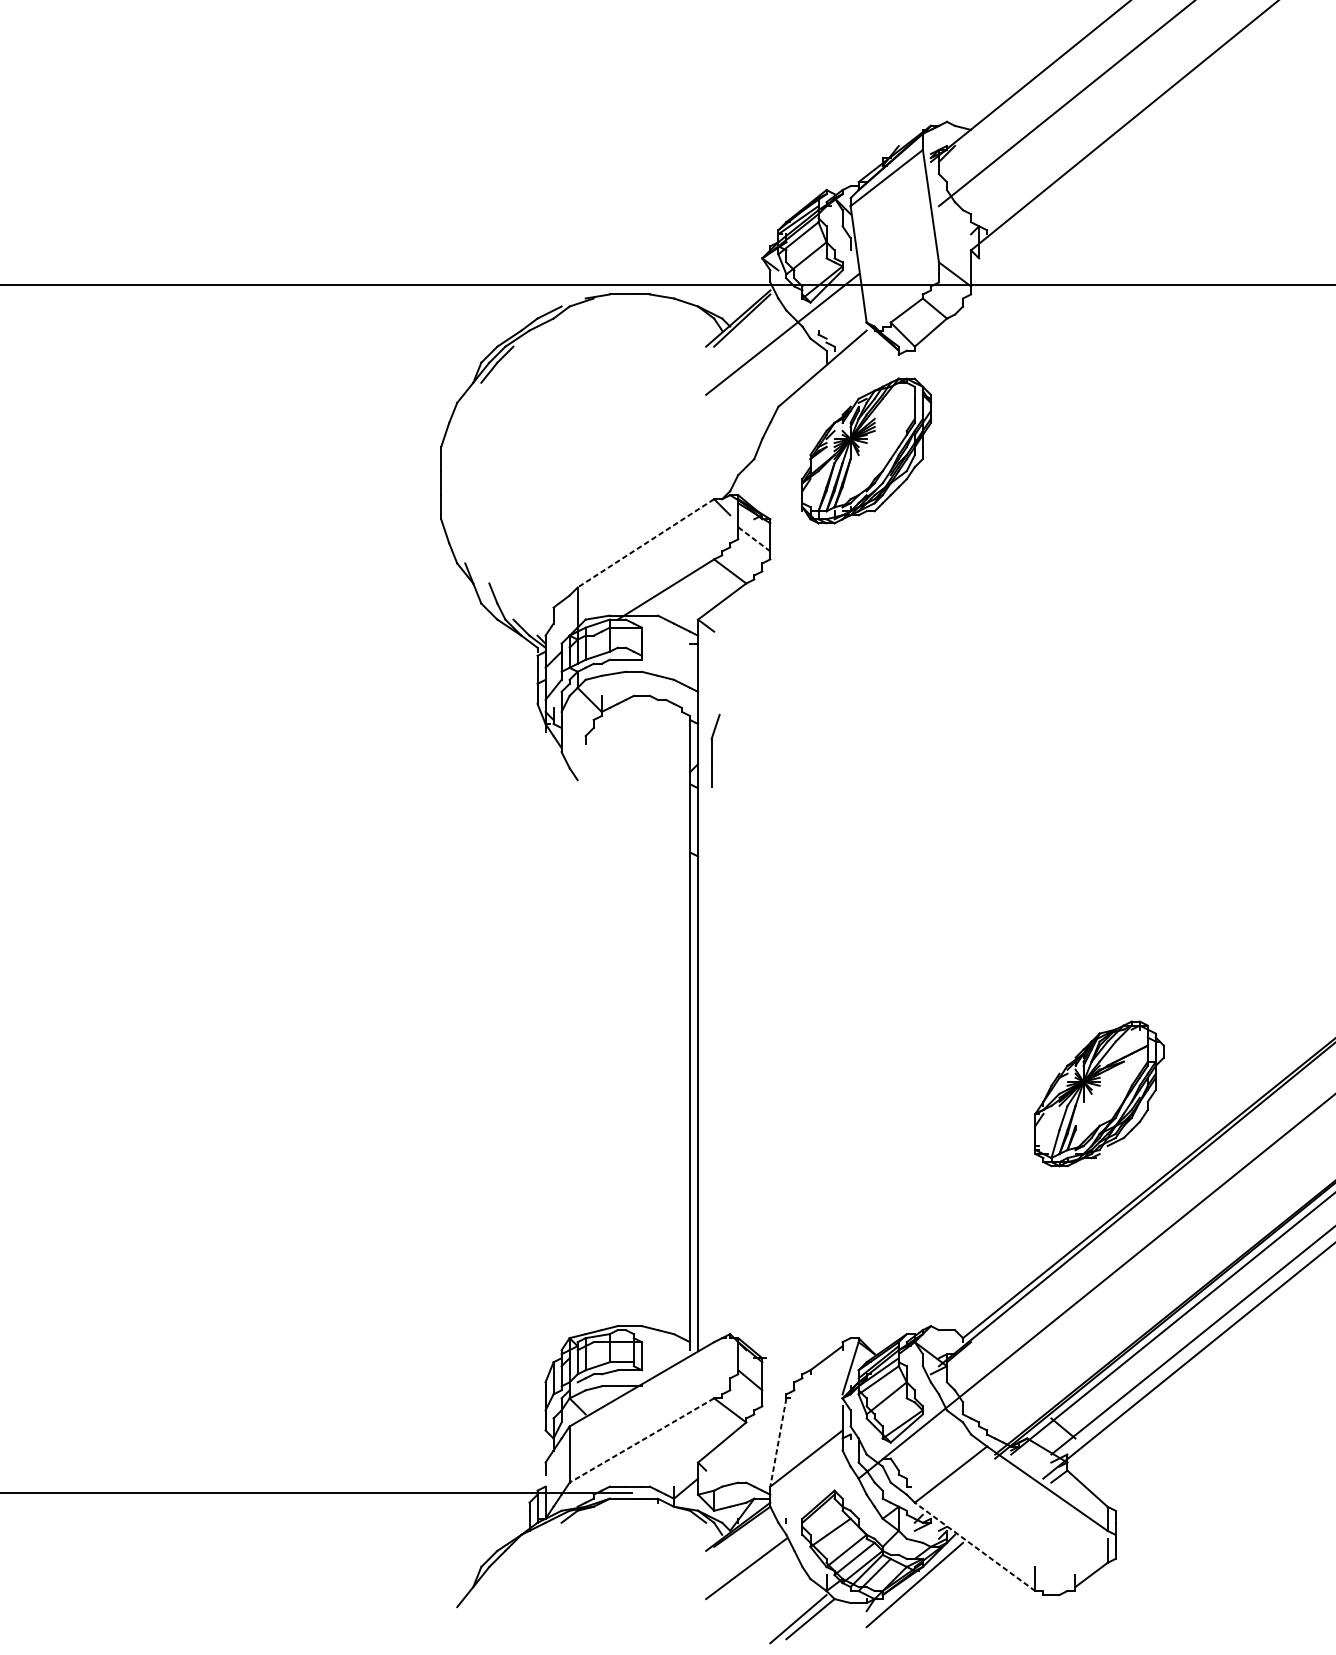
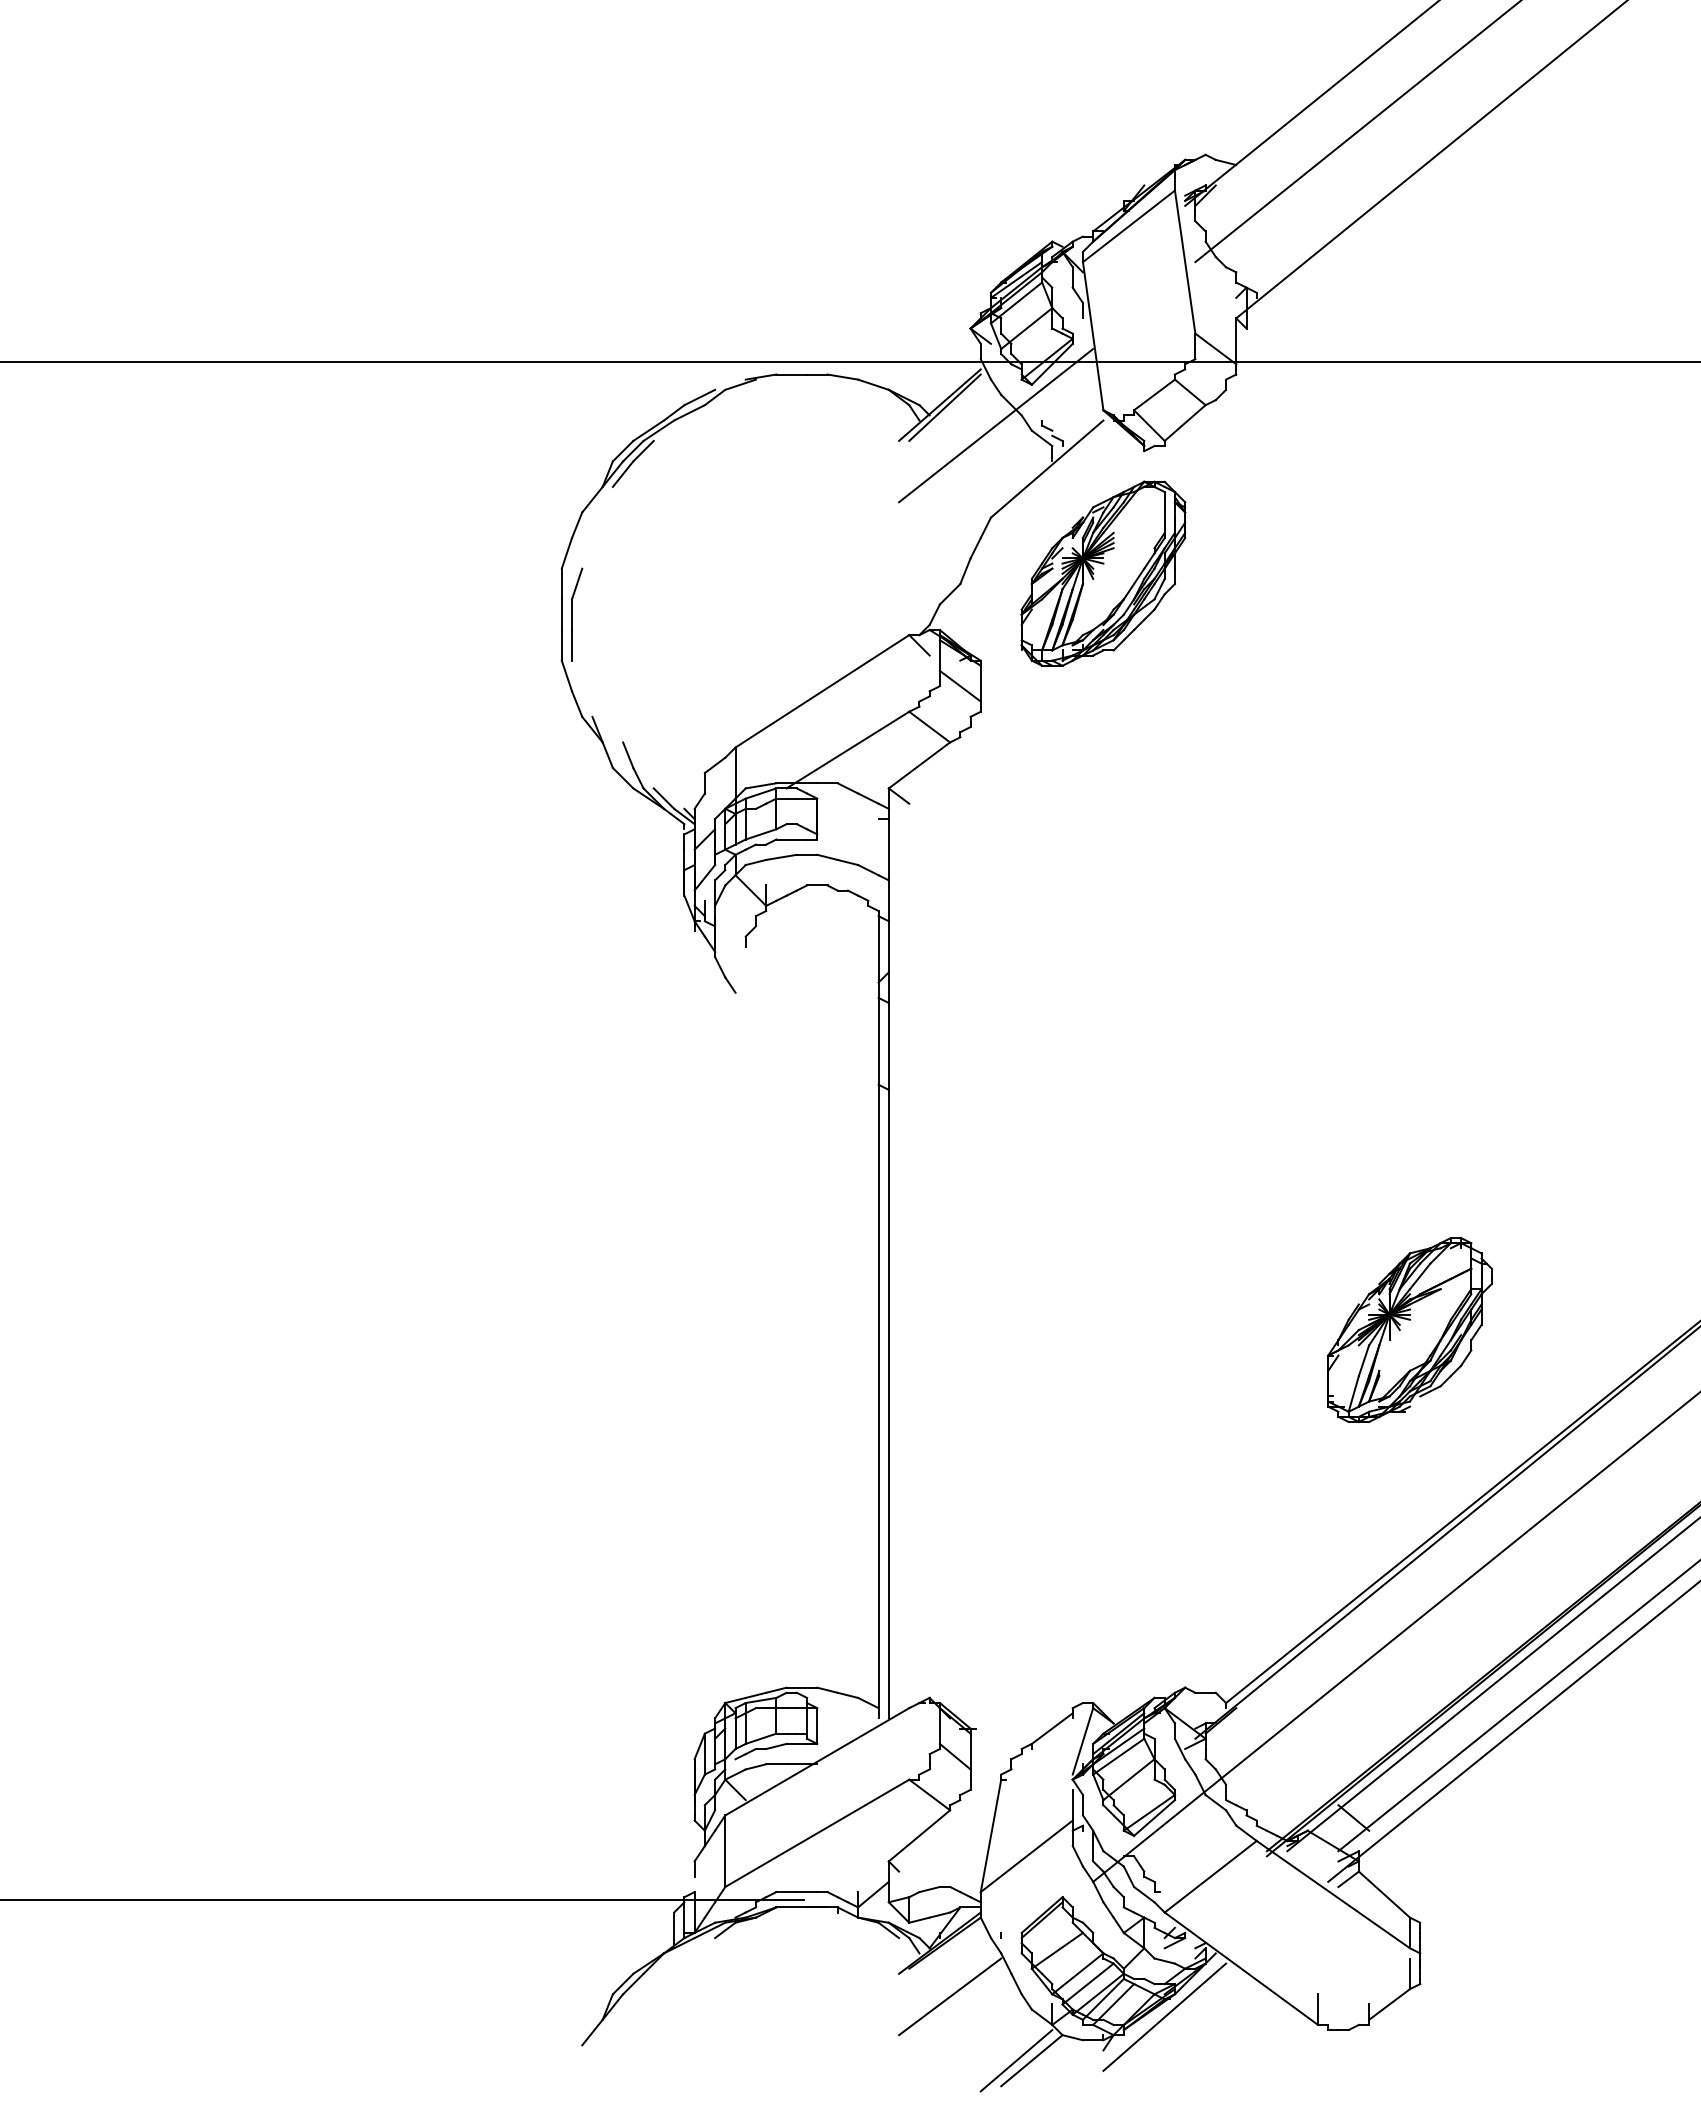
line: (754, 539) -> (960, 686), dashed -> solid
line: (645, 543) -> (821, 691), dashed -> solid
part: (715, 750) -> (577, 614), moved
part: (1099, 1094) -> (1409, 1330), moved
line: (641, 1440) -> (816, 1833), dashed -> solid
line: (777, 1443) -> (990, 1836), dashed -> solid
line: (974, 1546) -> (1240, 1968), dashed -> solid

